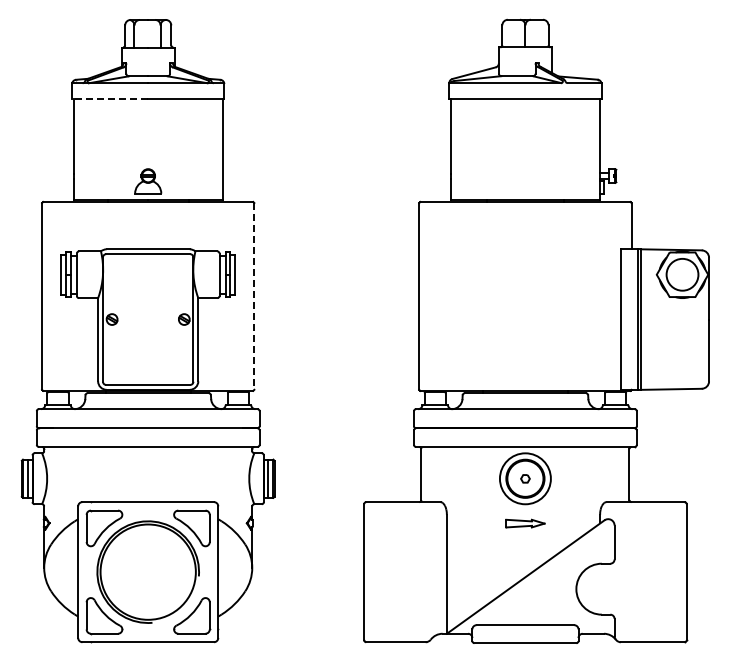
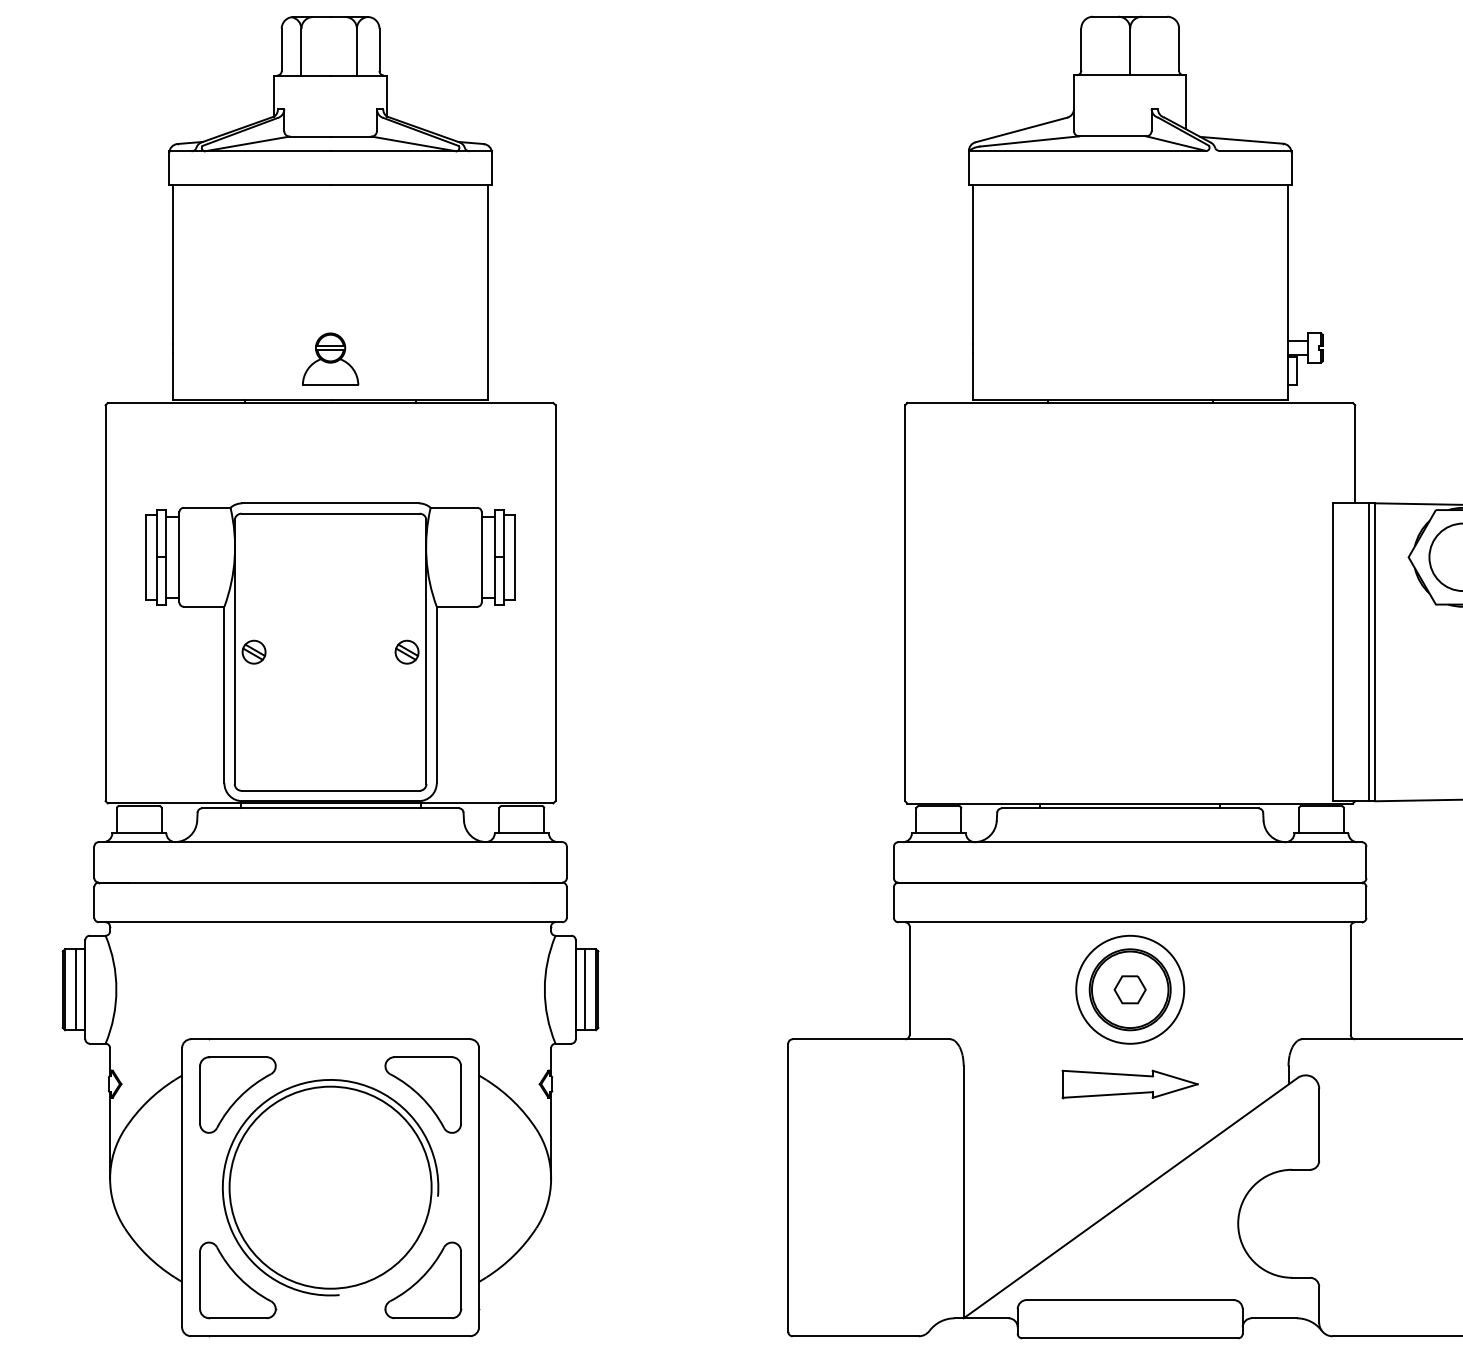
line: (109, 99) -> (248, 185), dashed -> solid
line: (254, 296) -> (555, 603), dashed -> solid
part: (525, 478) -> (1130, 989), size x1.67
part: (525, 523) -> (1130, 1084), size x1.67

